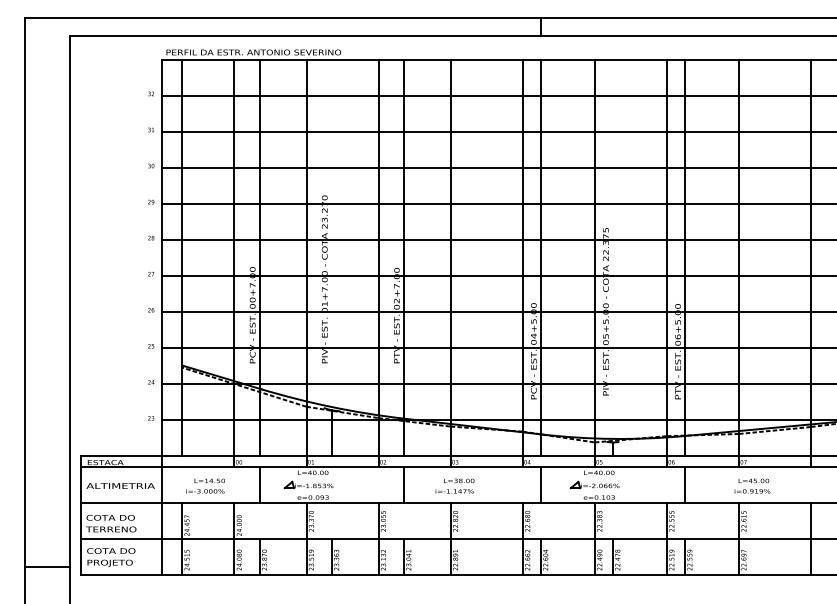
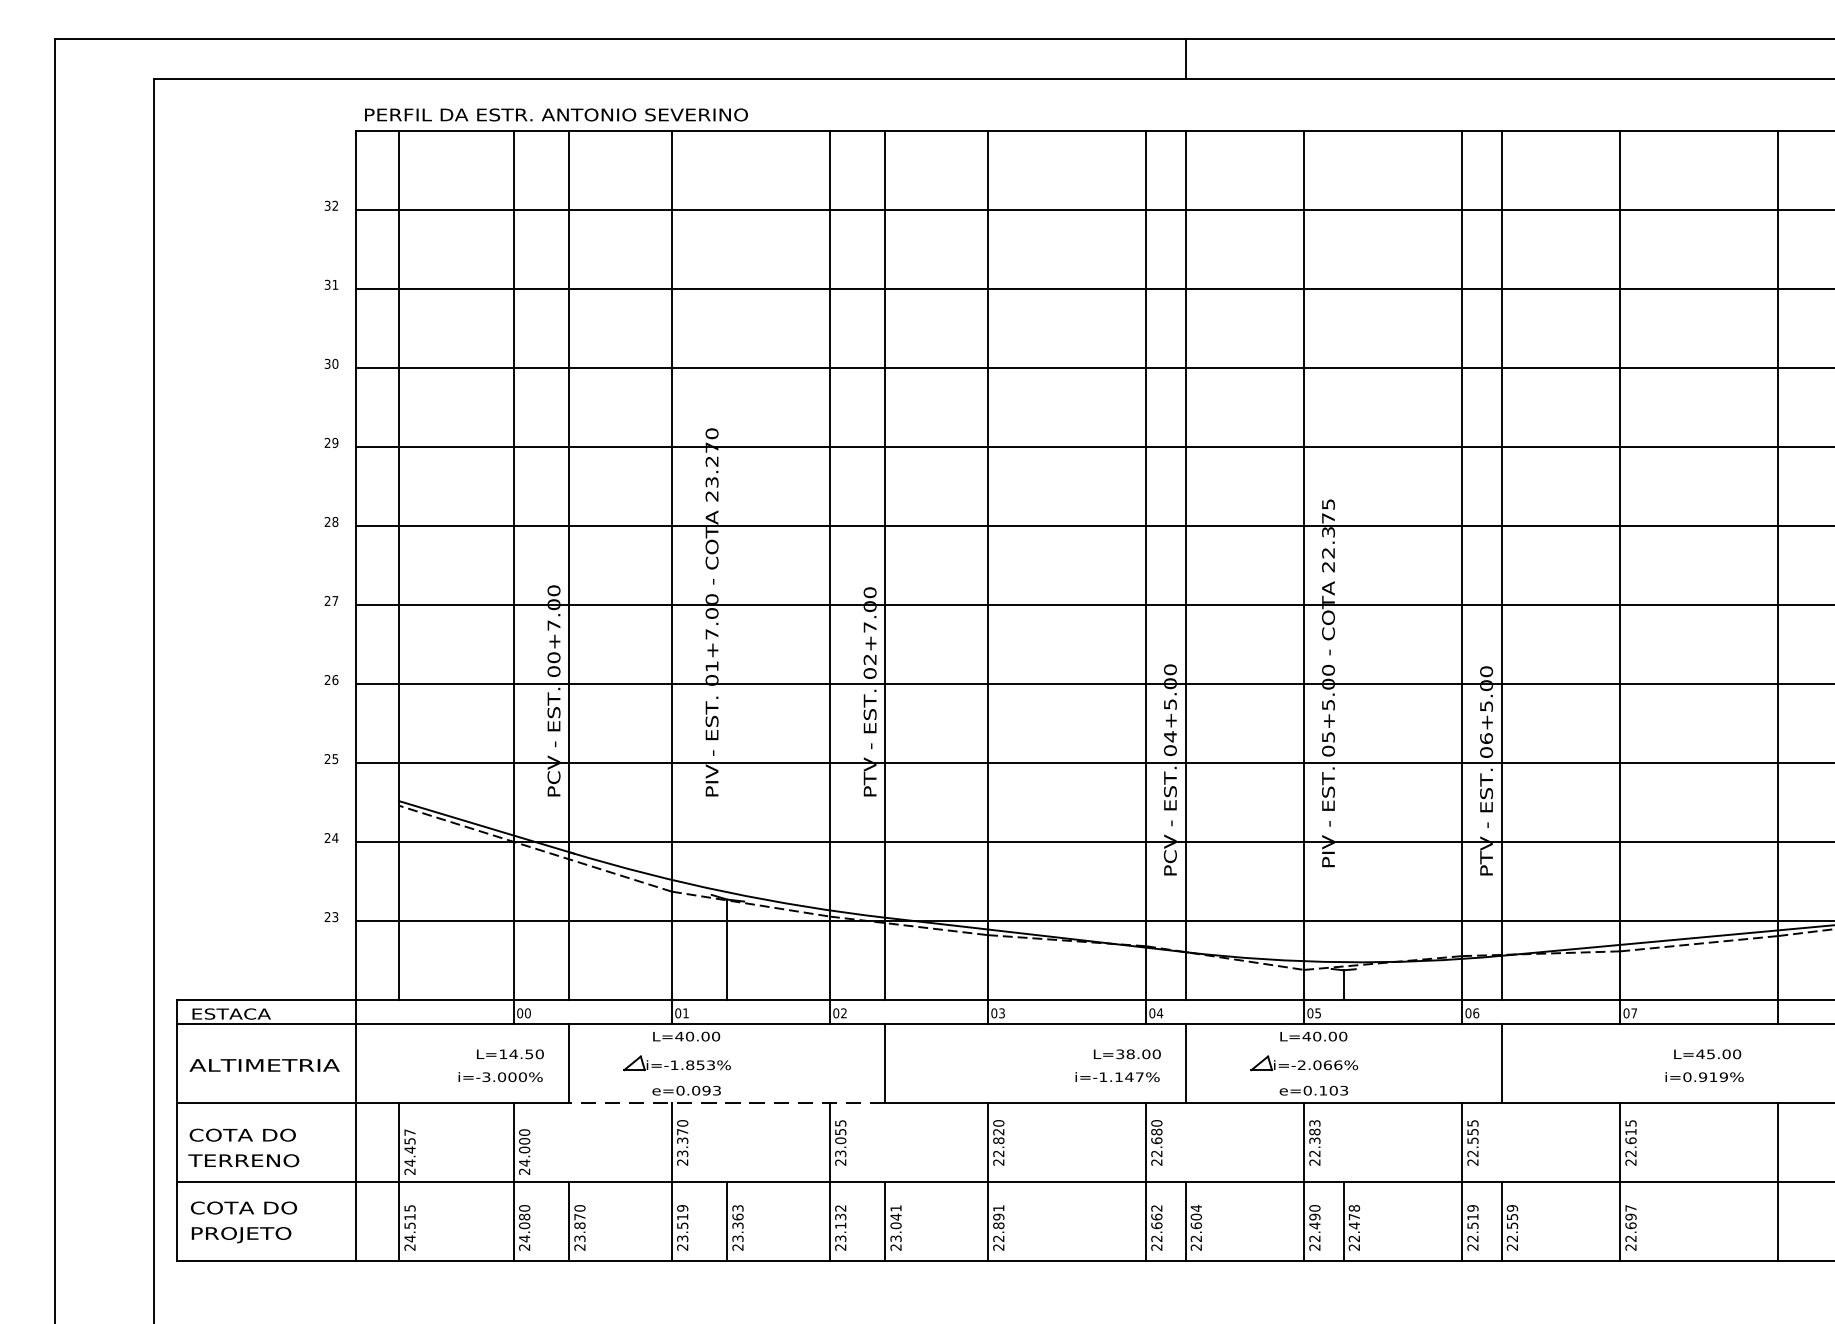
text: (205, 485) -> (500, 1064), moved
text: (454, 485) -> (1117, 1064), moved
text: (752, 485) -> (1704, 1064), moved
line: (331, 503) -> (726, 1103), solid -> dashed
line: (47, 567) -> (104, 1244), removed

